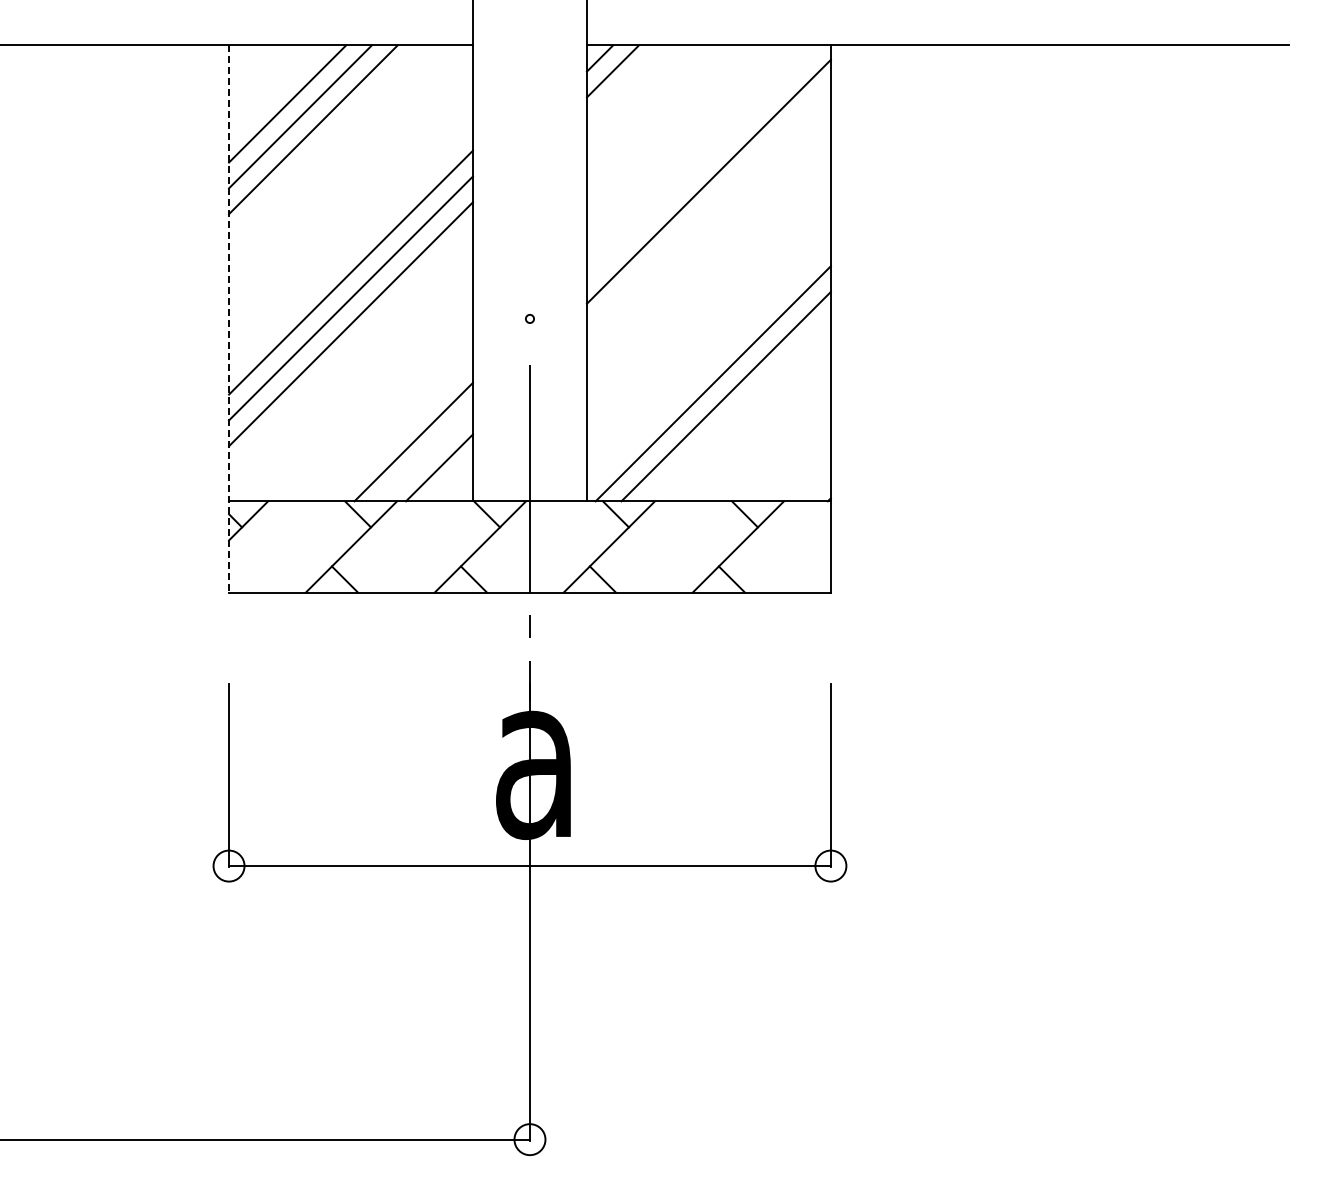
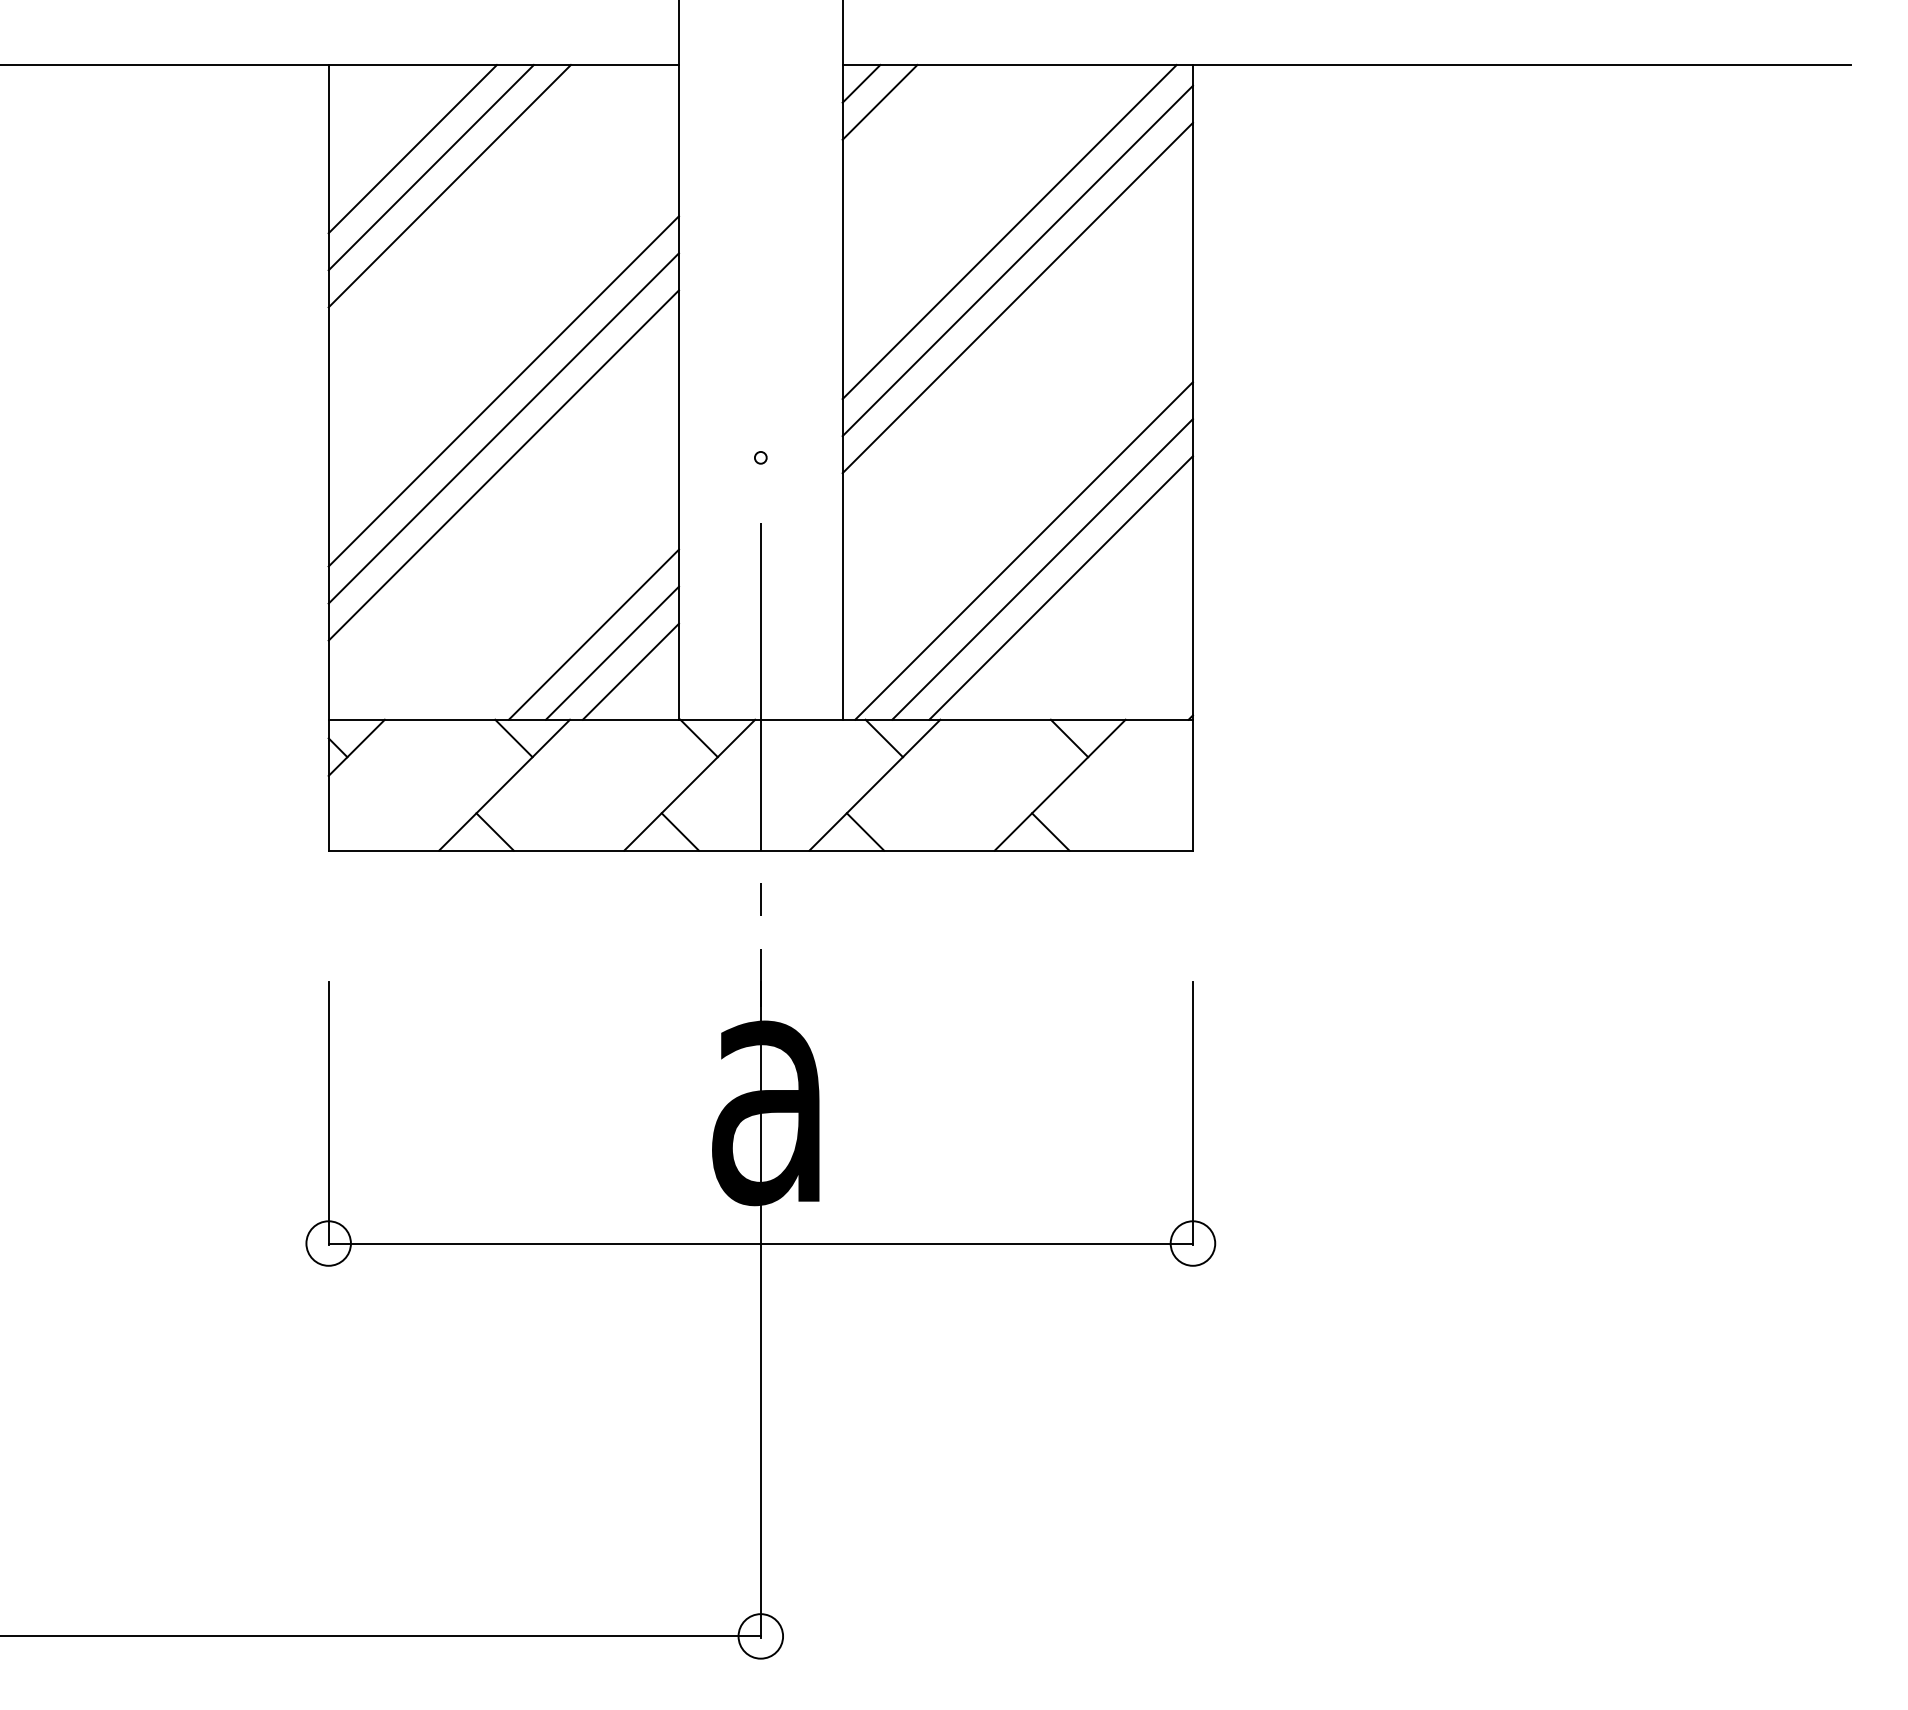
line: (702, 161) -> (1008, 231), added
line: (708, 207) -> (1017, 297), added
line: (229, 318) -> (329, 457), dashed -> solid
line: (738, 409) -> (1060, 587), added
line: (426, 454) -> (612, 652), added

